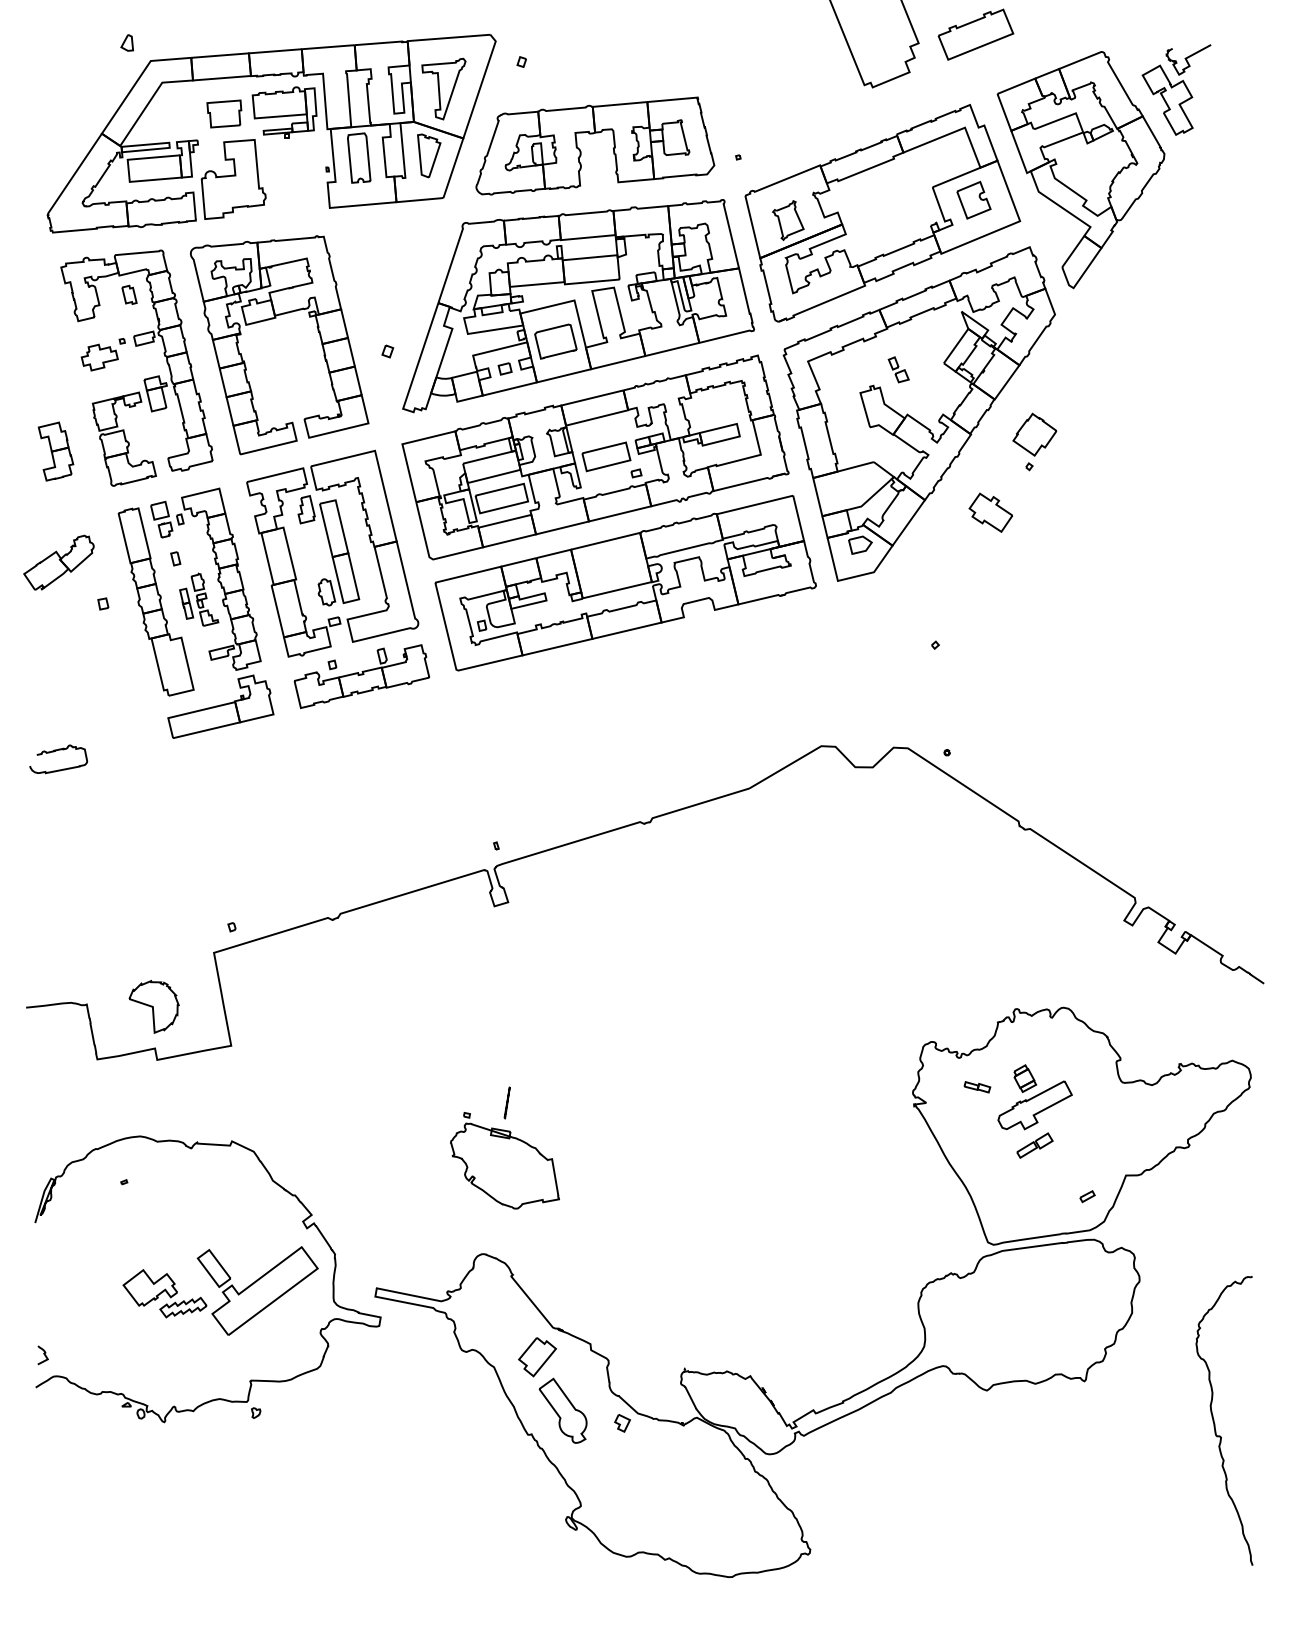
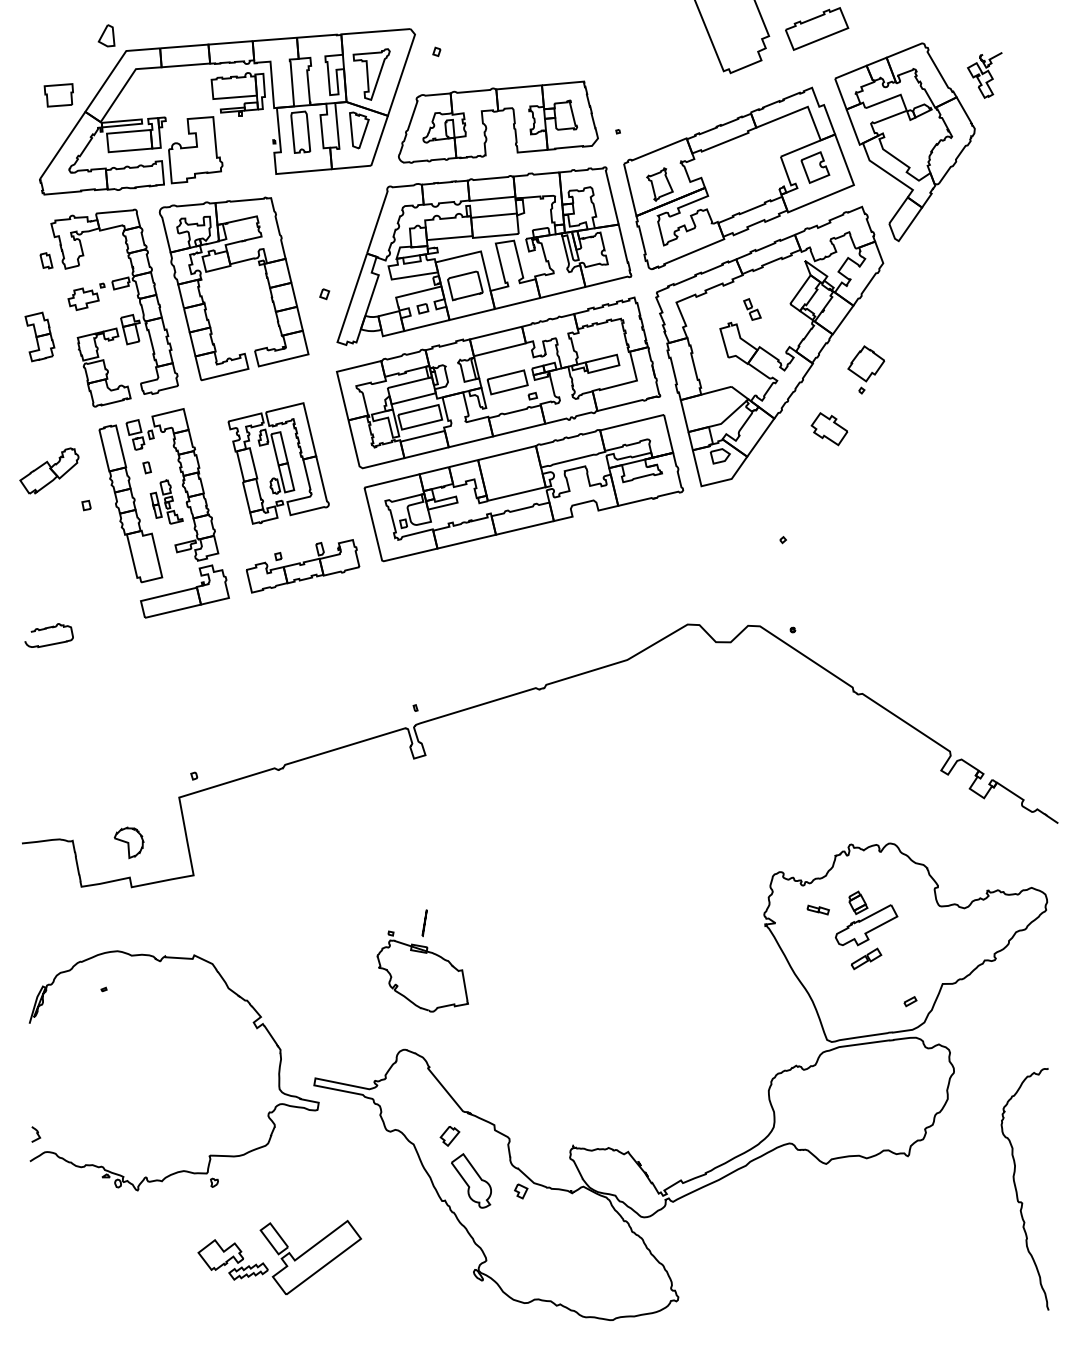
part: (127, 42) -> (106, 35), size x1.6
part: (1175, 90) -> (984, 75), size x0.6
part: (223, 114) -> (58, 95), moved
part: (129, 294) -> (46, 260), moved
part: (55, 451) -> (39, 336), moved
part: (332, 553) -> (278, 463), size x0.7
part: (153, 1006) -> (128, 842), size x0.7
part: (220, 1290) -> (279, 1257), moved
part: (536, 1357) -> (449, 1136), size x0.6

